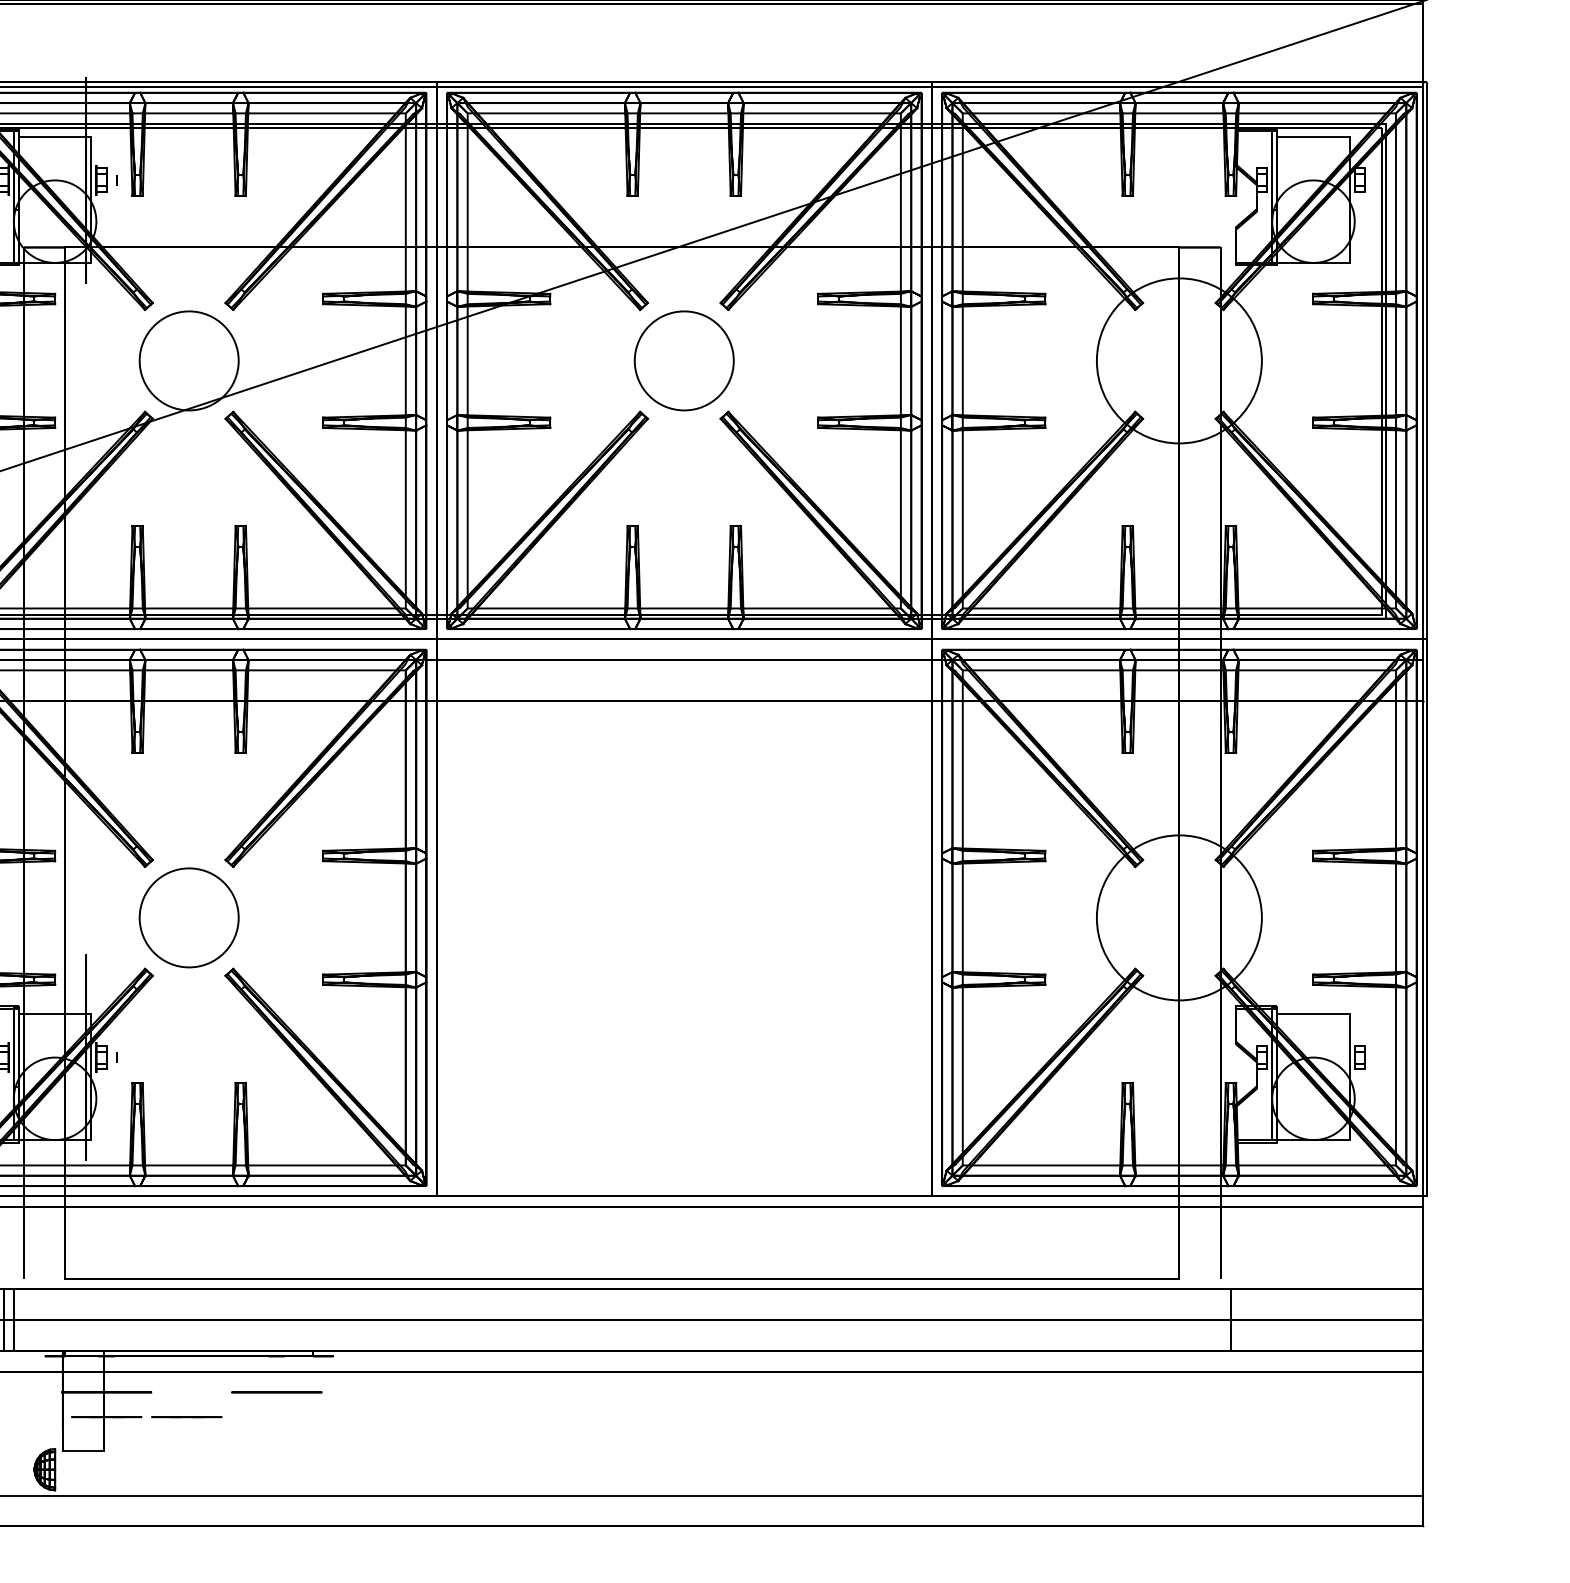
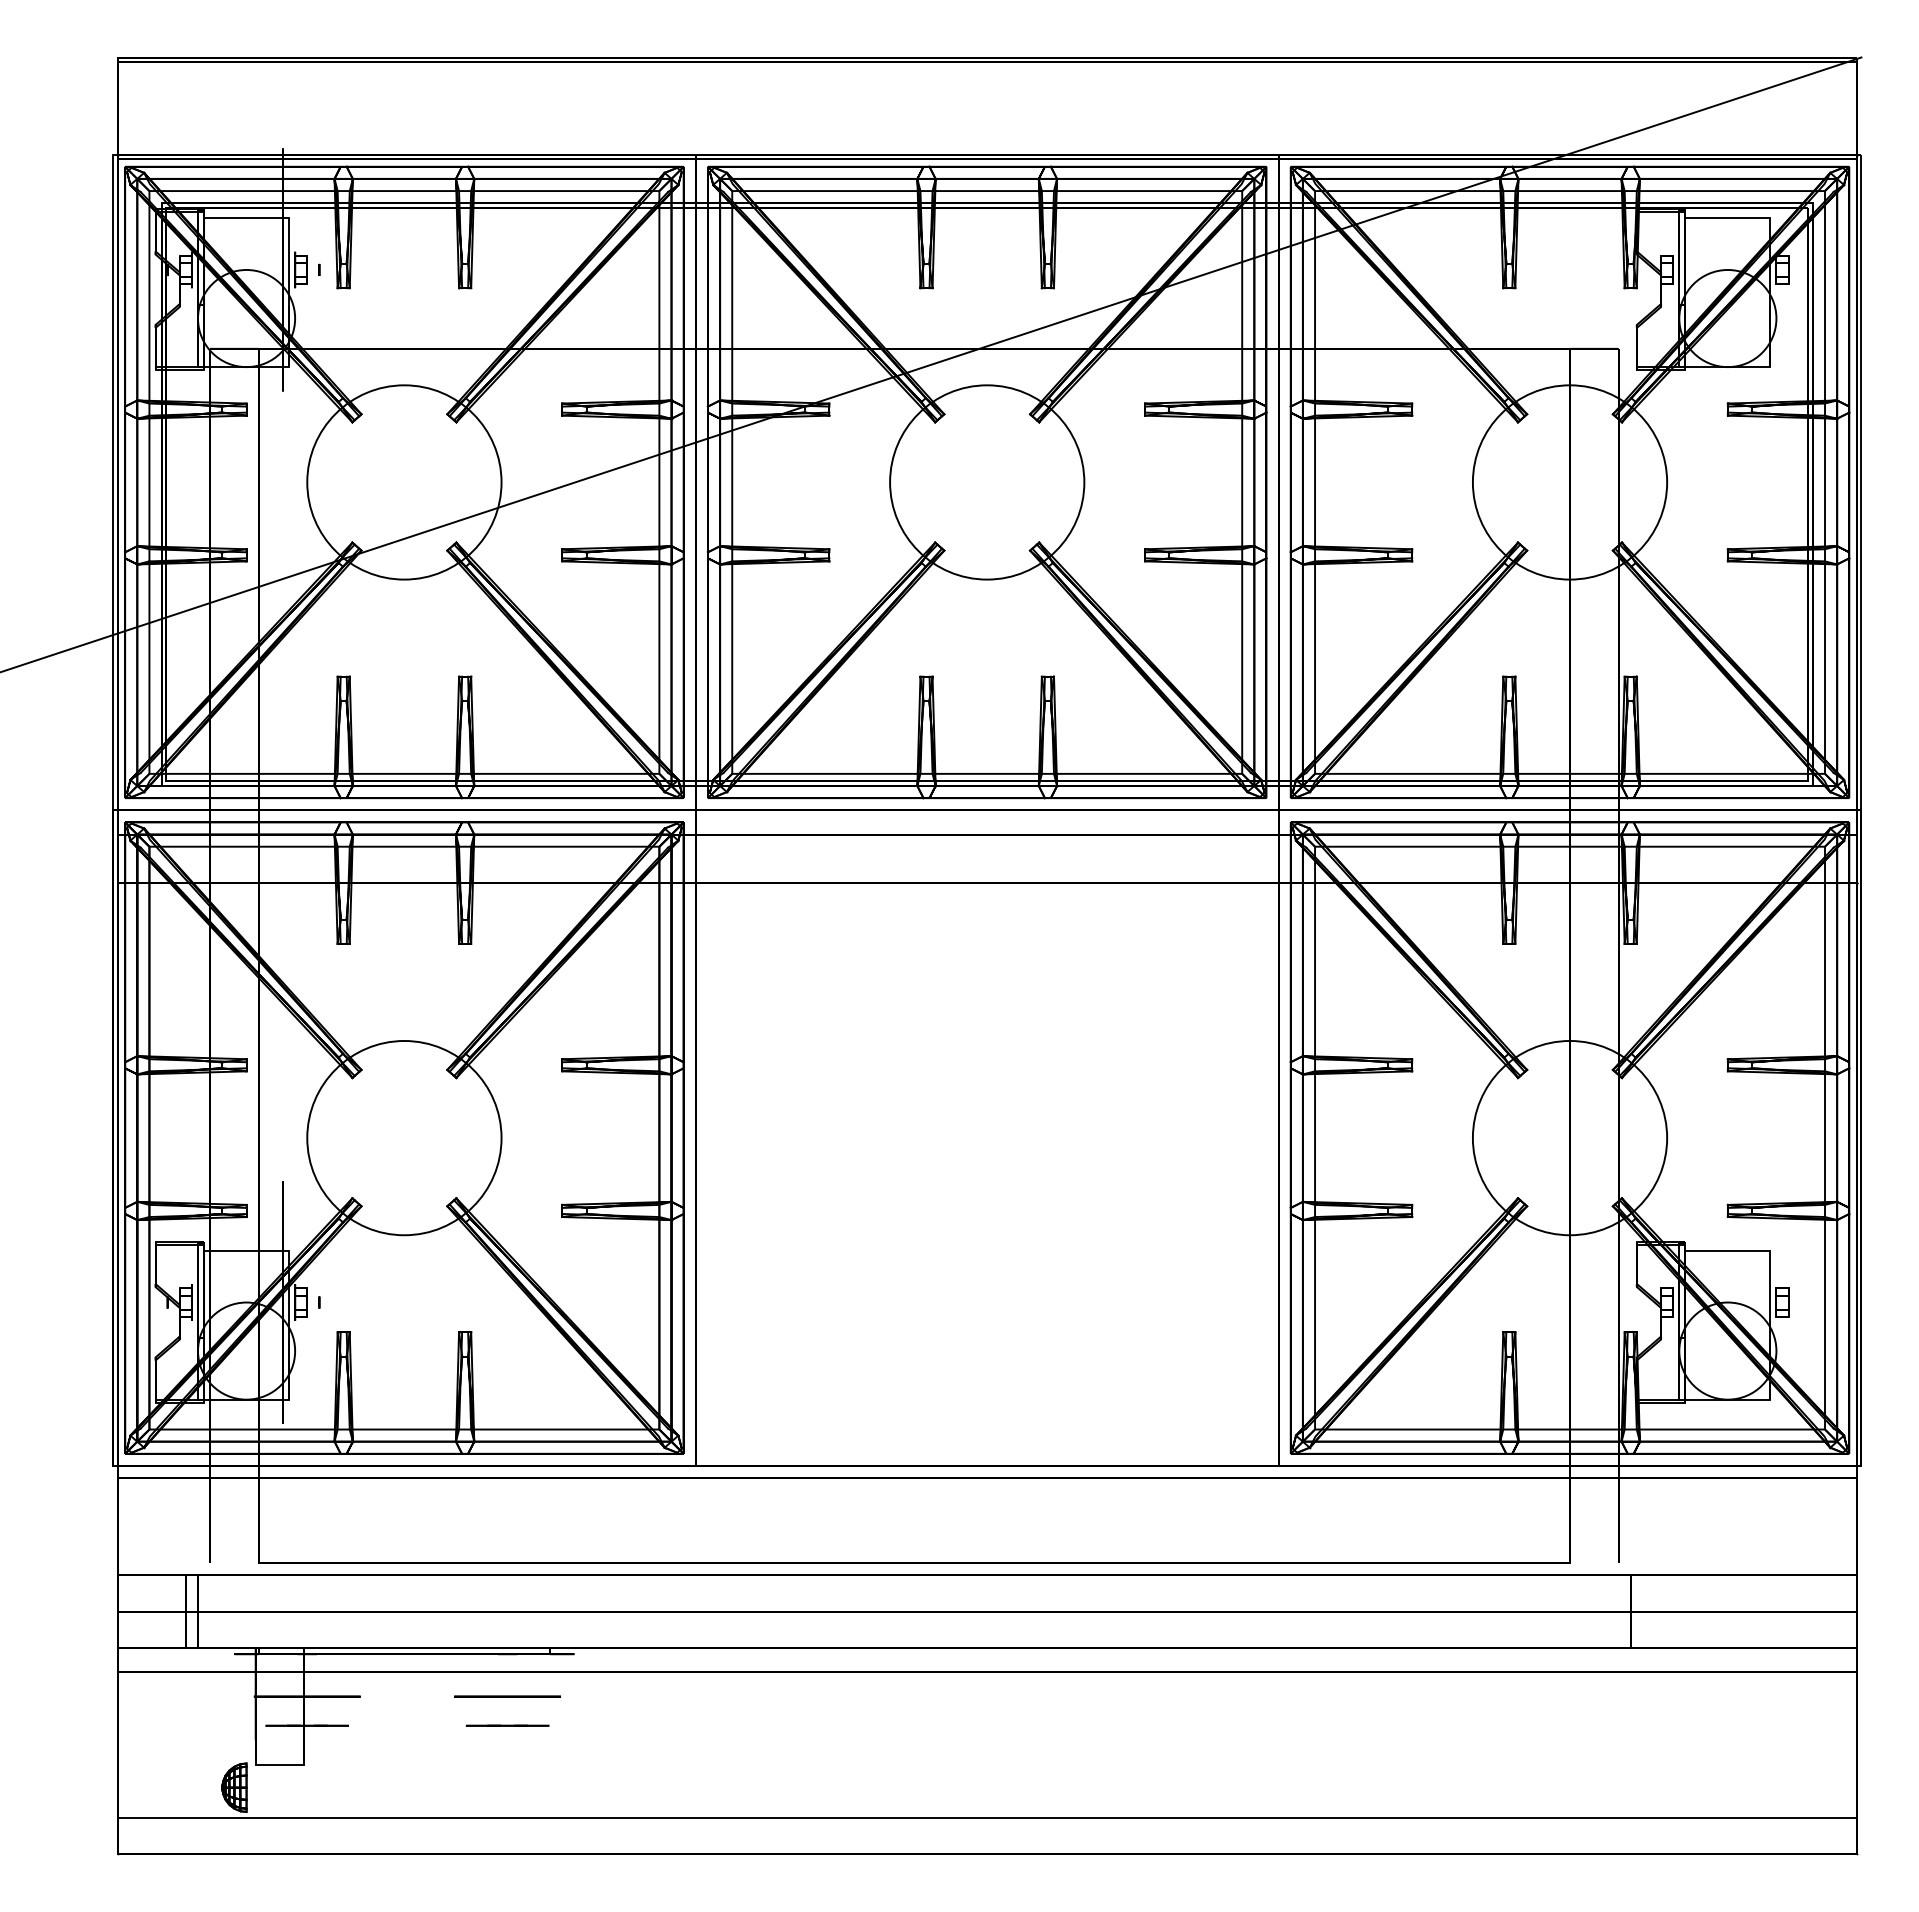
circle: (189, 360) -> (404, 482), size x1.67
circle: (684, 360) -> (987, 482), size x1.67
circle: (189, 917) -> (404, 1137), size x1.67
line: (186, 1416) -> (507, 1725), moved

